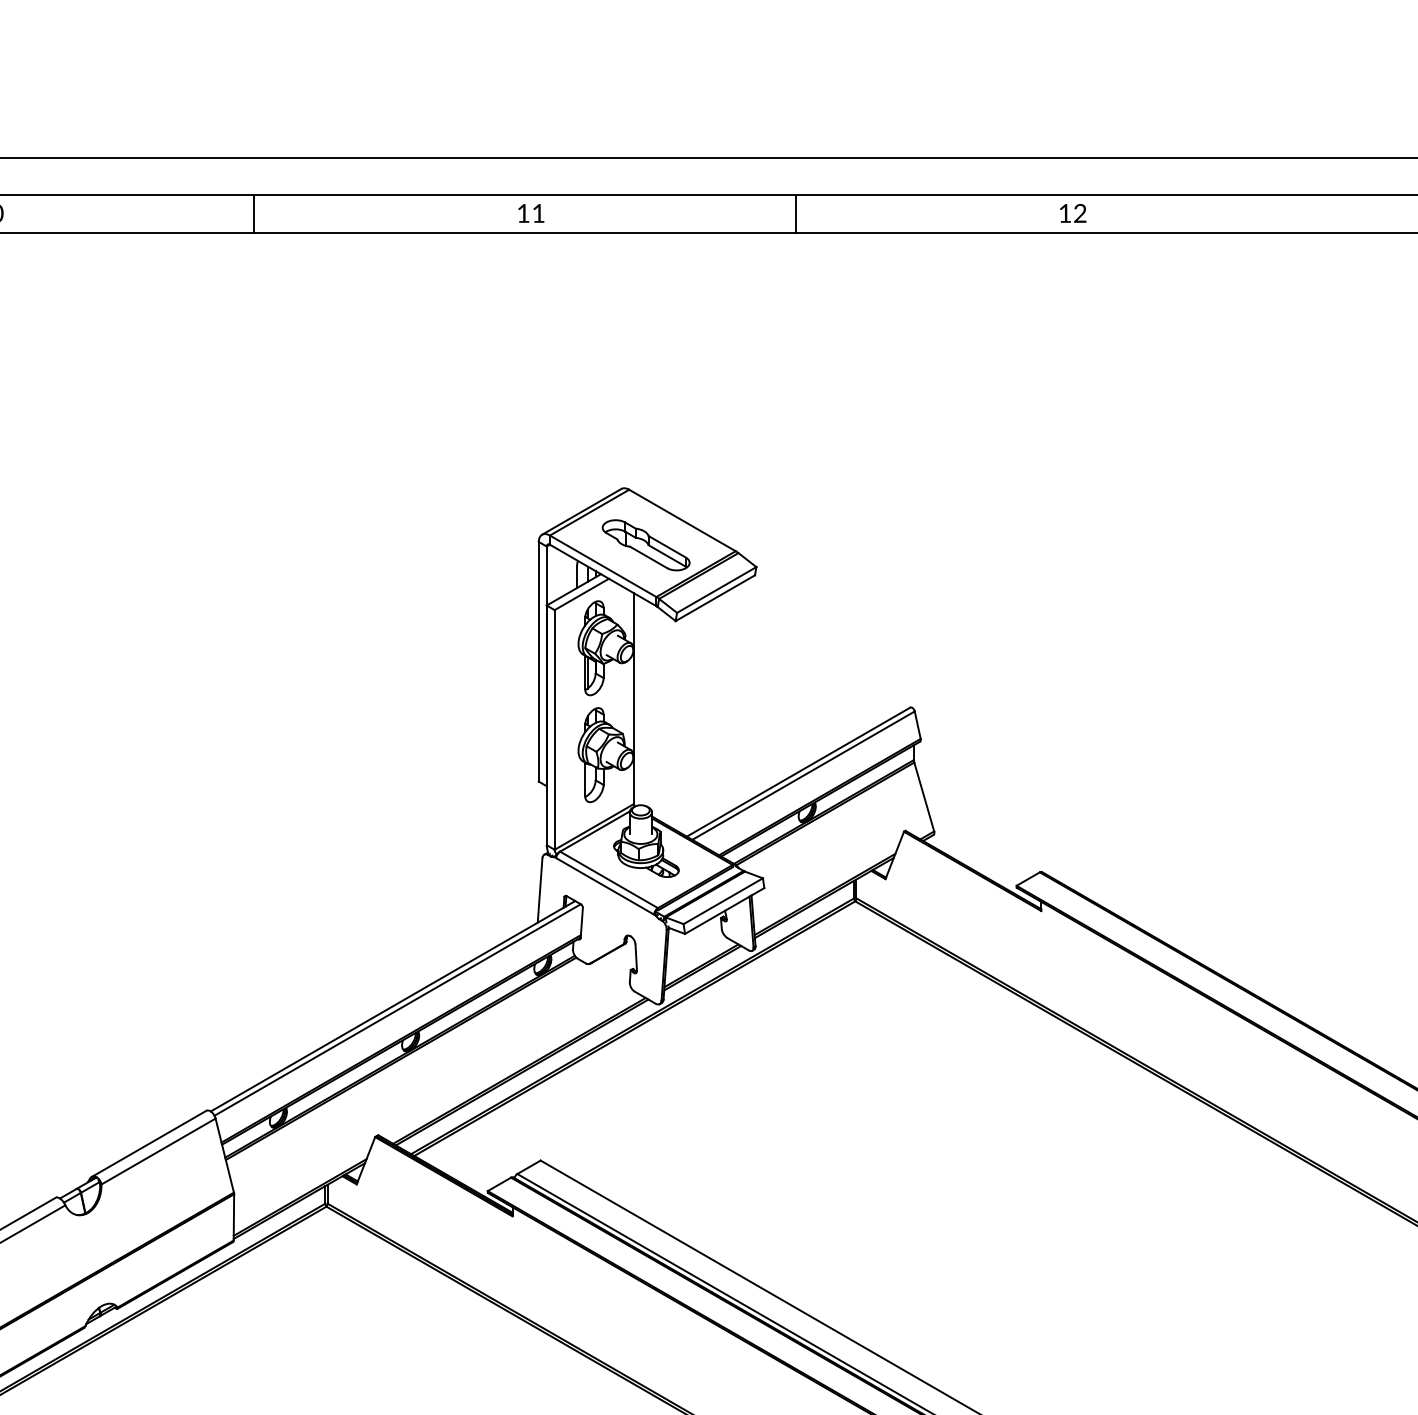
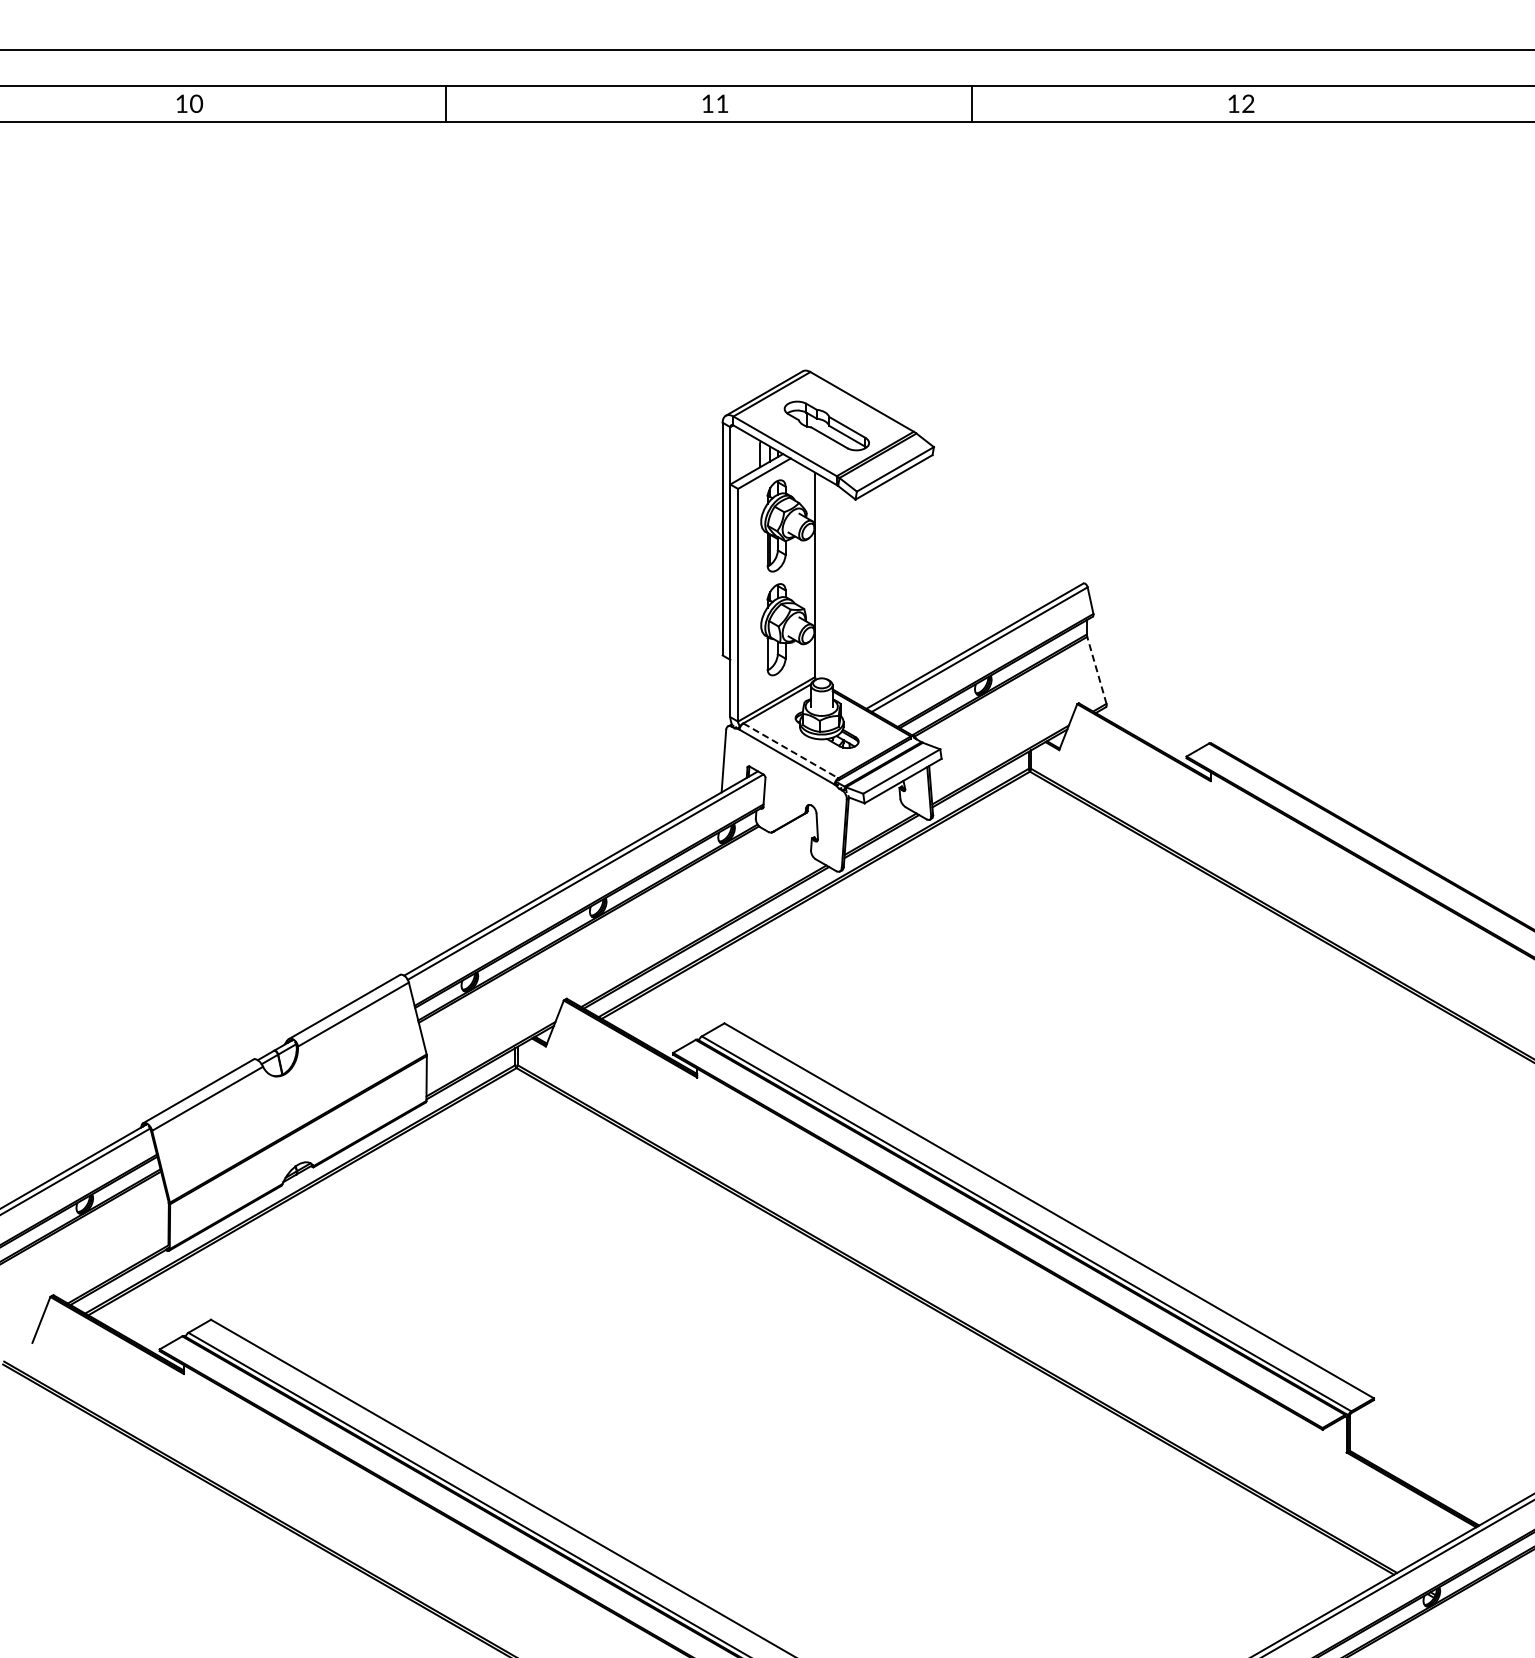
line: (923, 797) -> (1096, 670), solid -> dashed
line: (608, 879) -> (790, 750), solid -> dashed

